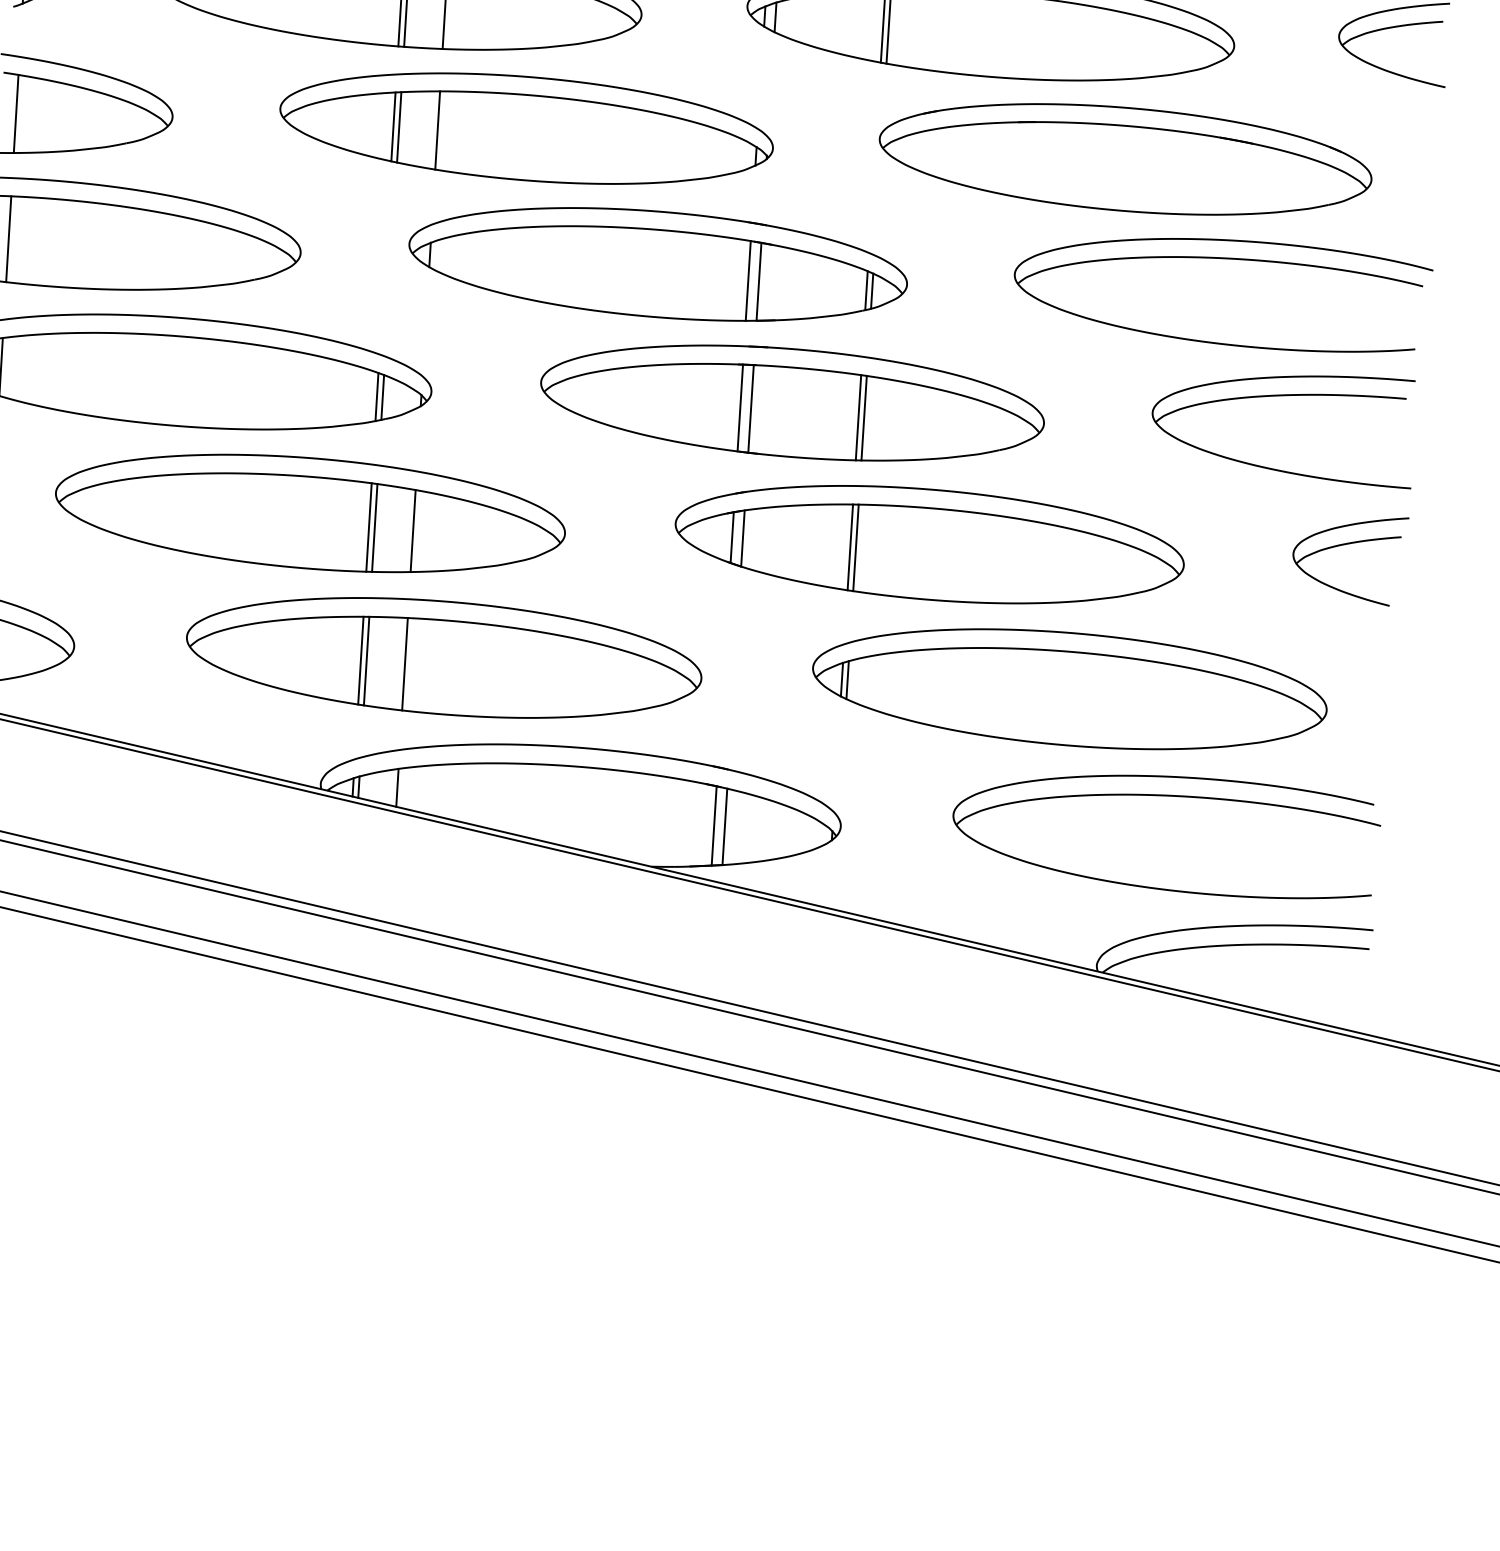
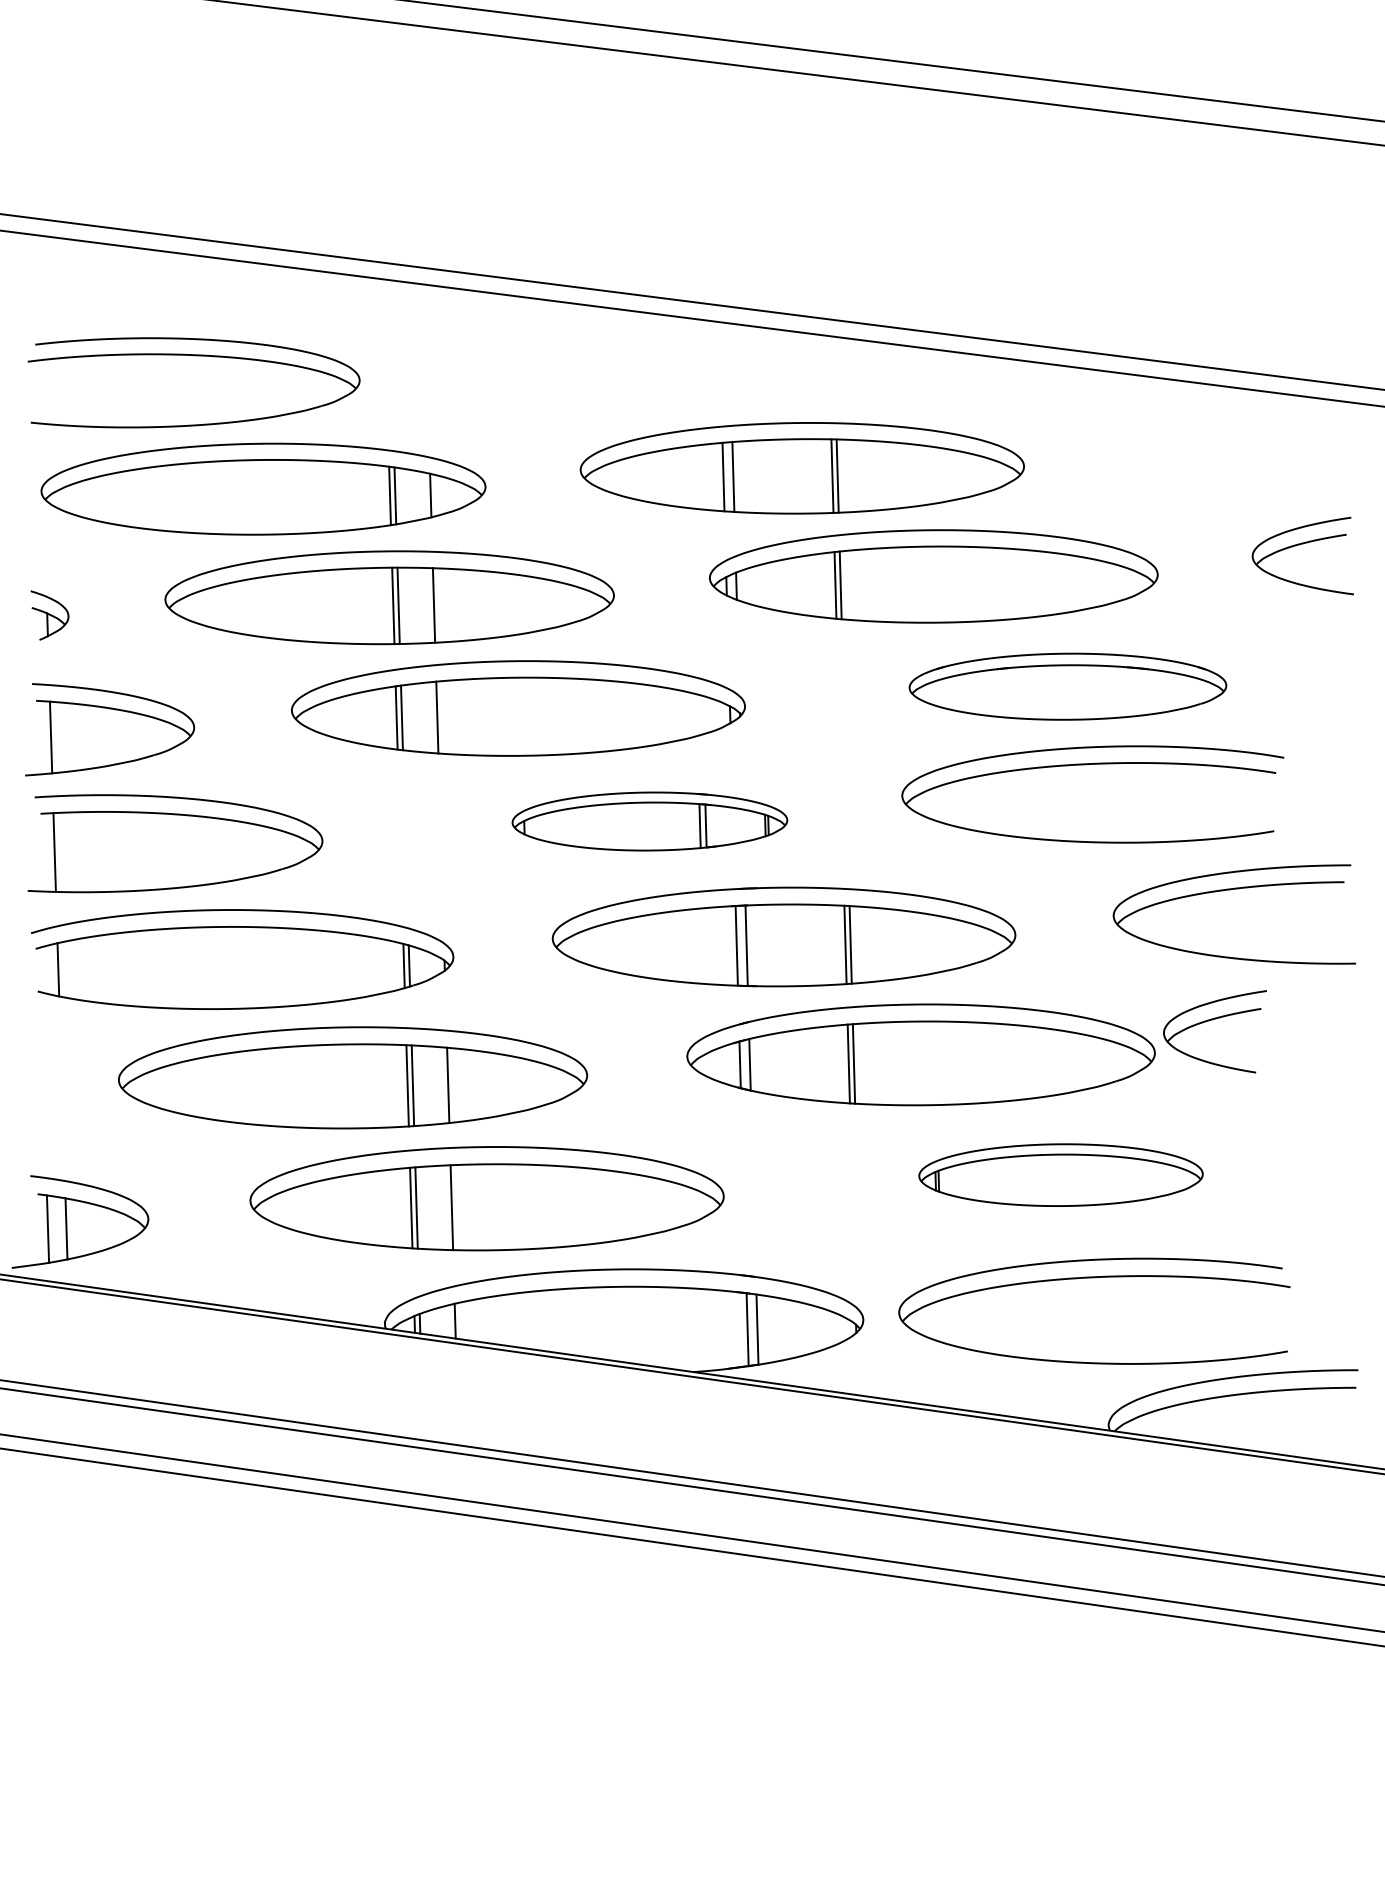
part: (1125, 159) -> (1067, 686), size x0.7
part: (1217, 259) -> (1086, 765), moved
part: (657, 264) -> (649, 821), size x0.6
part: (1347, 545) -> (1212, 1020), moved
part: (1069, 688) -> (1060, 1174), size x0.6
part: (1168, 797) -> (1094, 1278), moved

